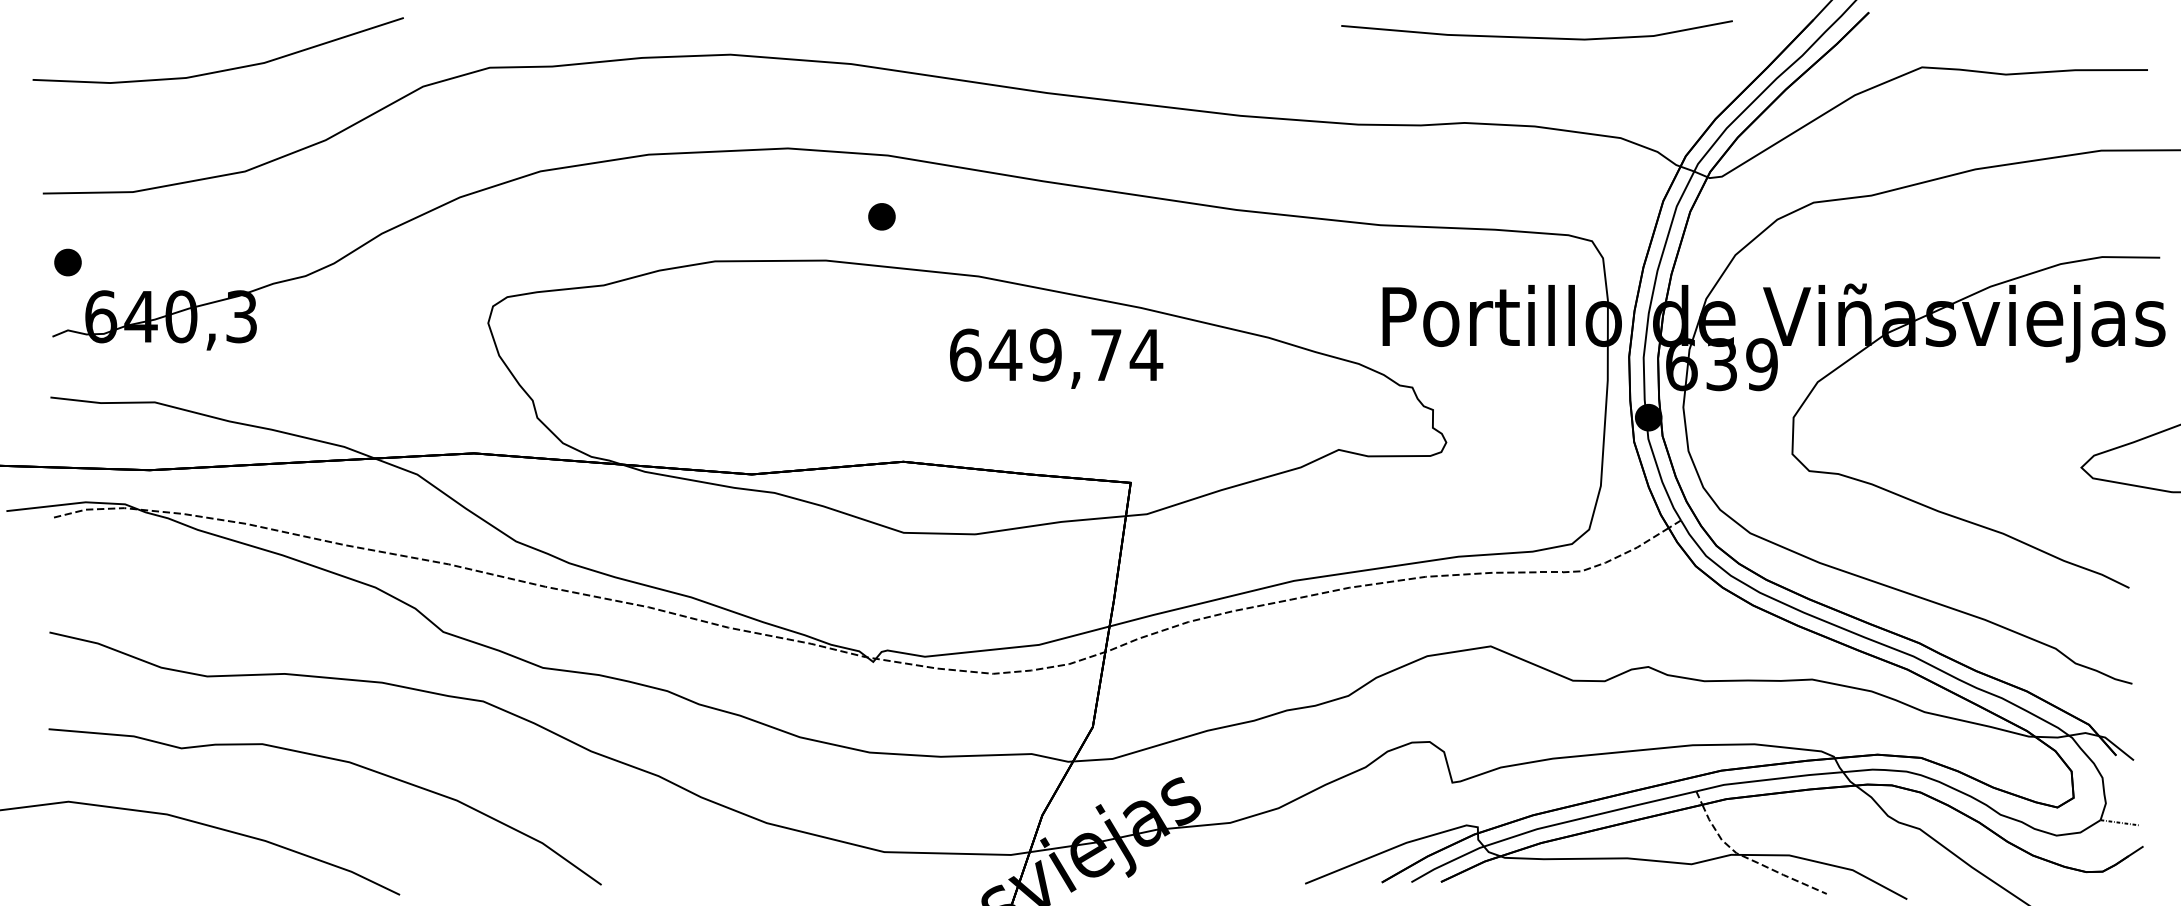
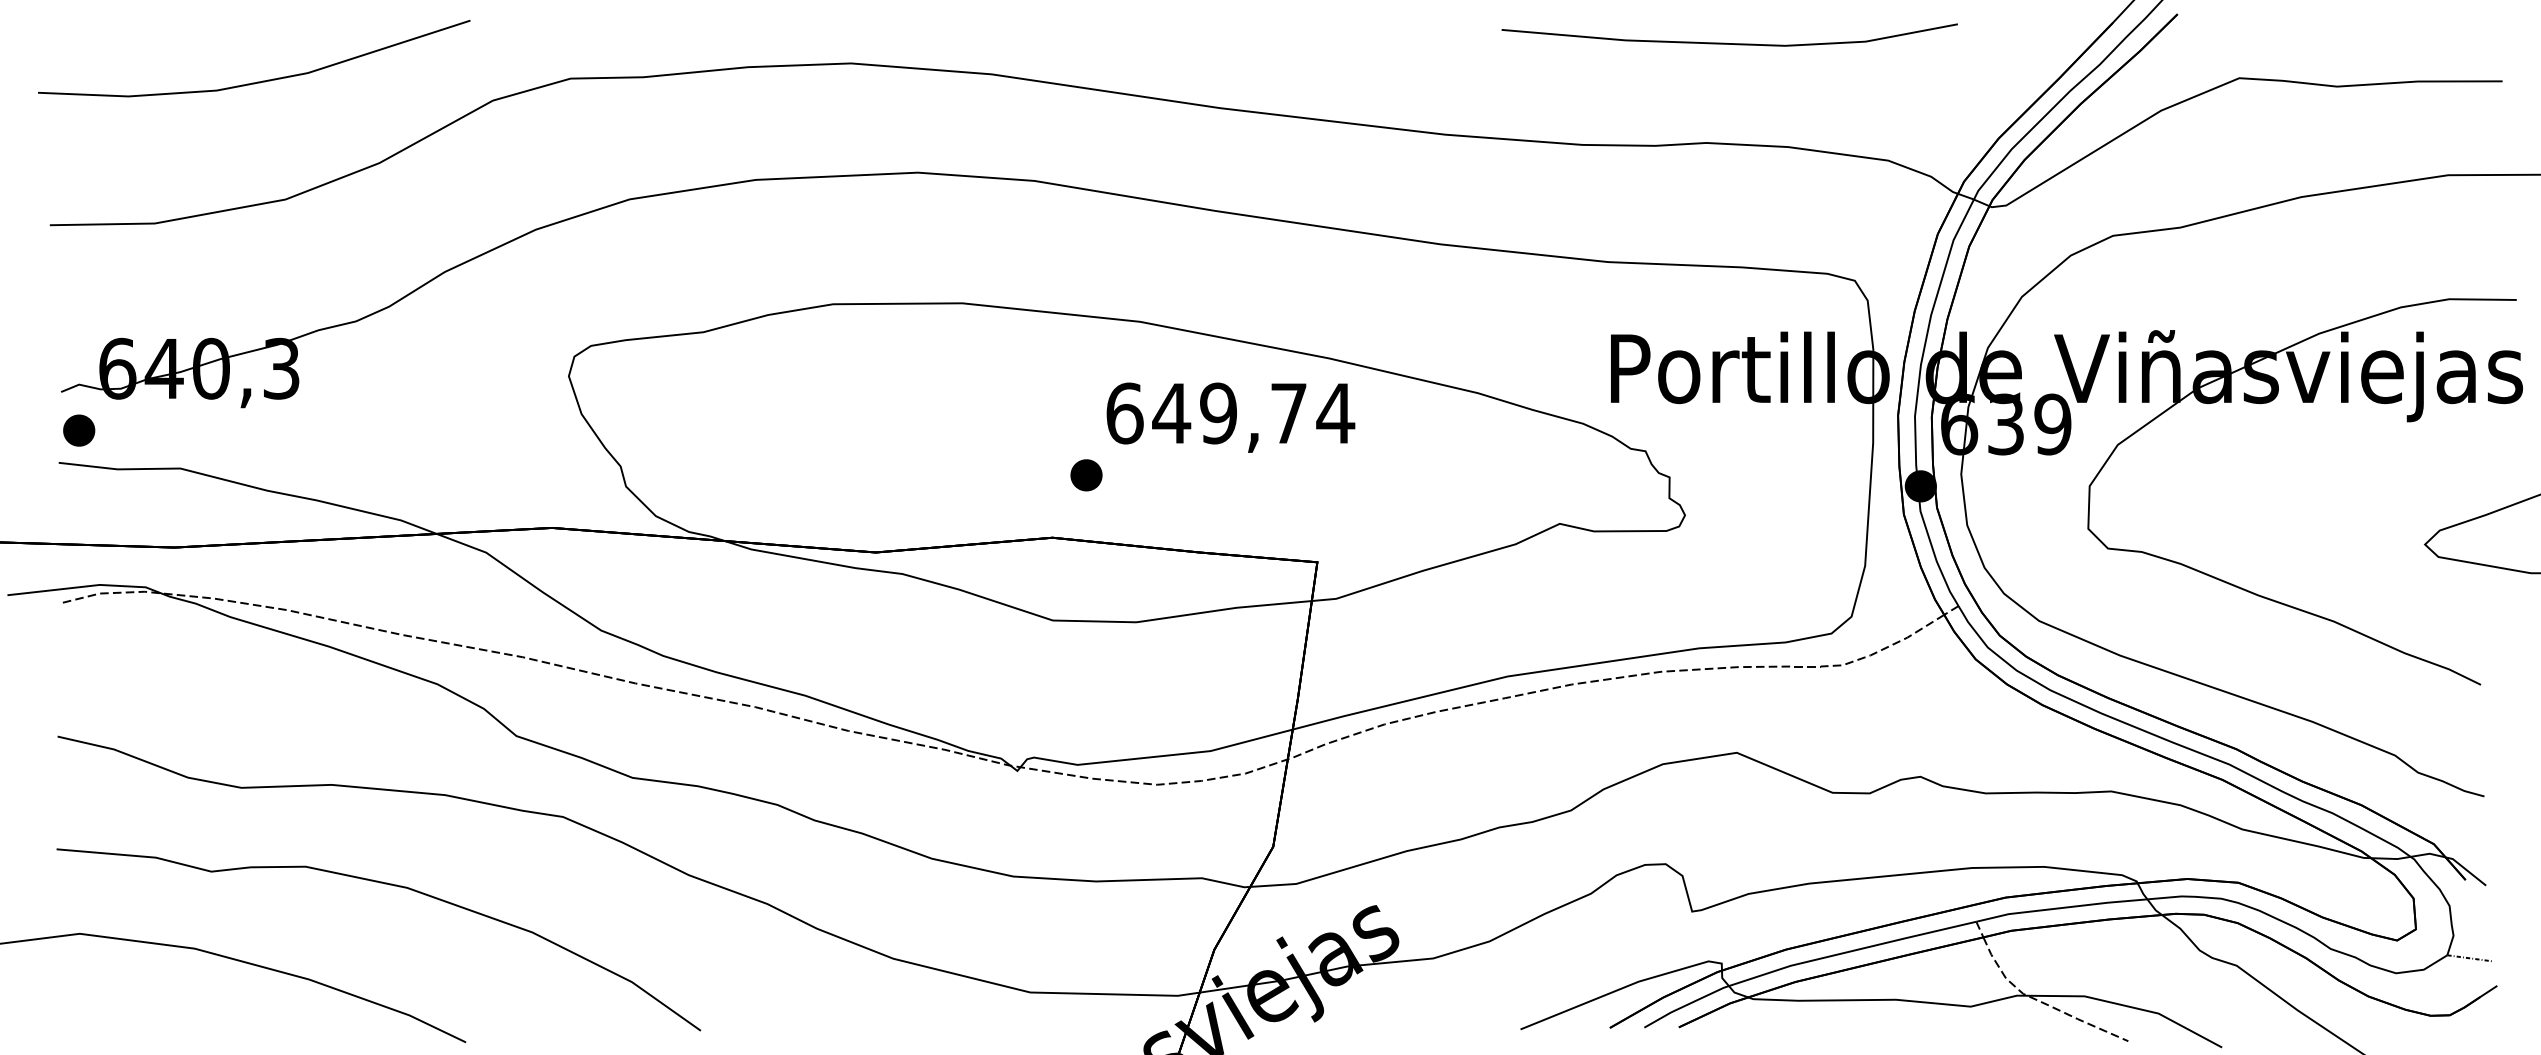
line: (1534, 36) -> (1726, 42), moved
part: (881, 216) -> (1086, 475), moved
part: (68, 262) -> (79, 430), moved

